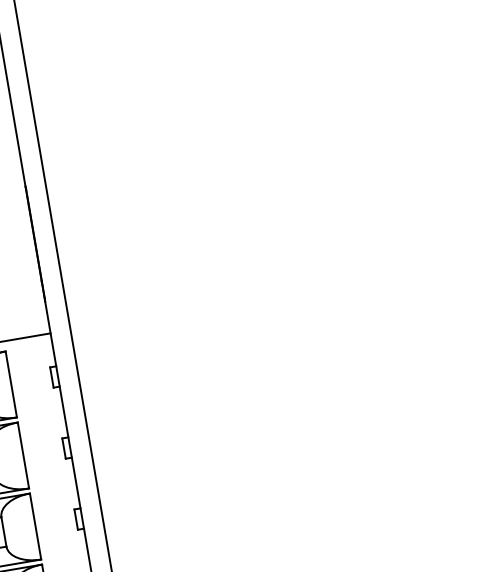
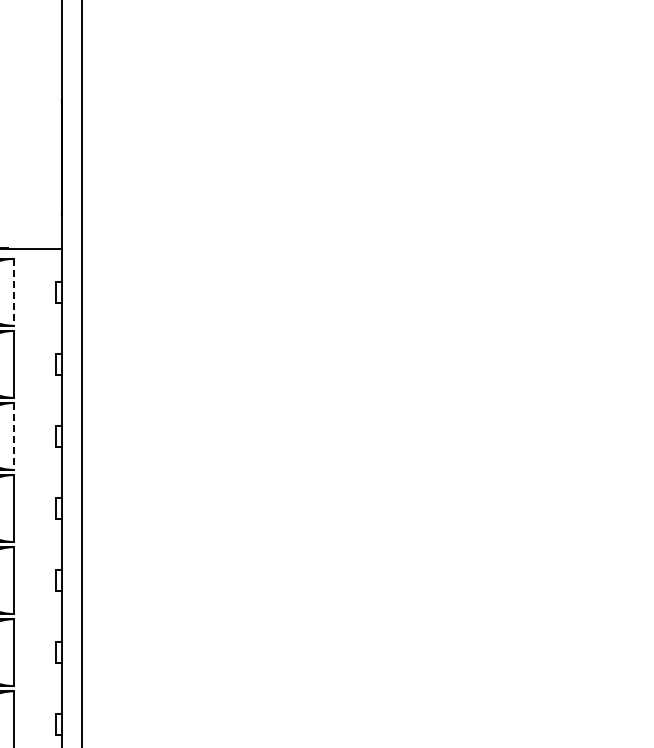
line: (11, 384) -> (14, 292), solid -> dashed
line: (35, 526) -> (14, 436), solid -> dashed

